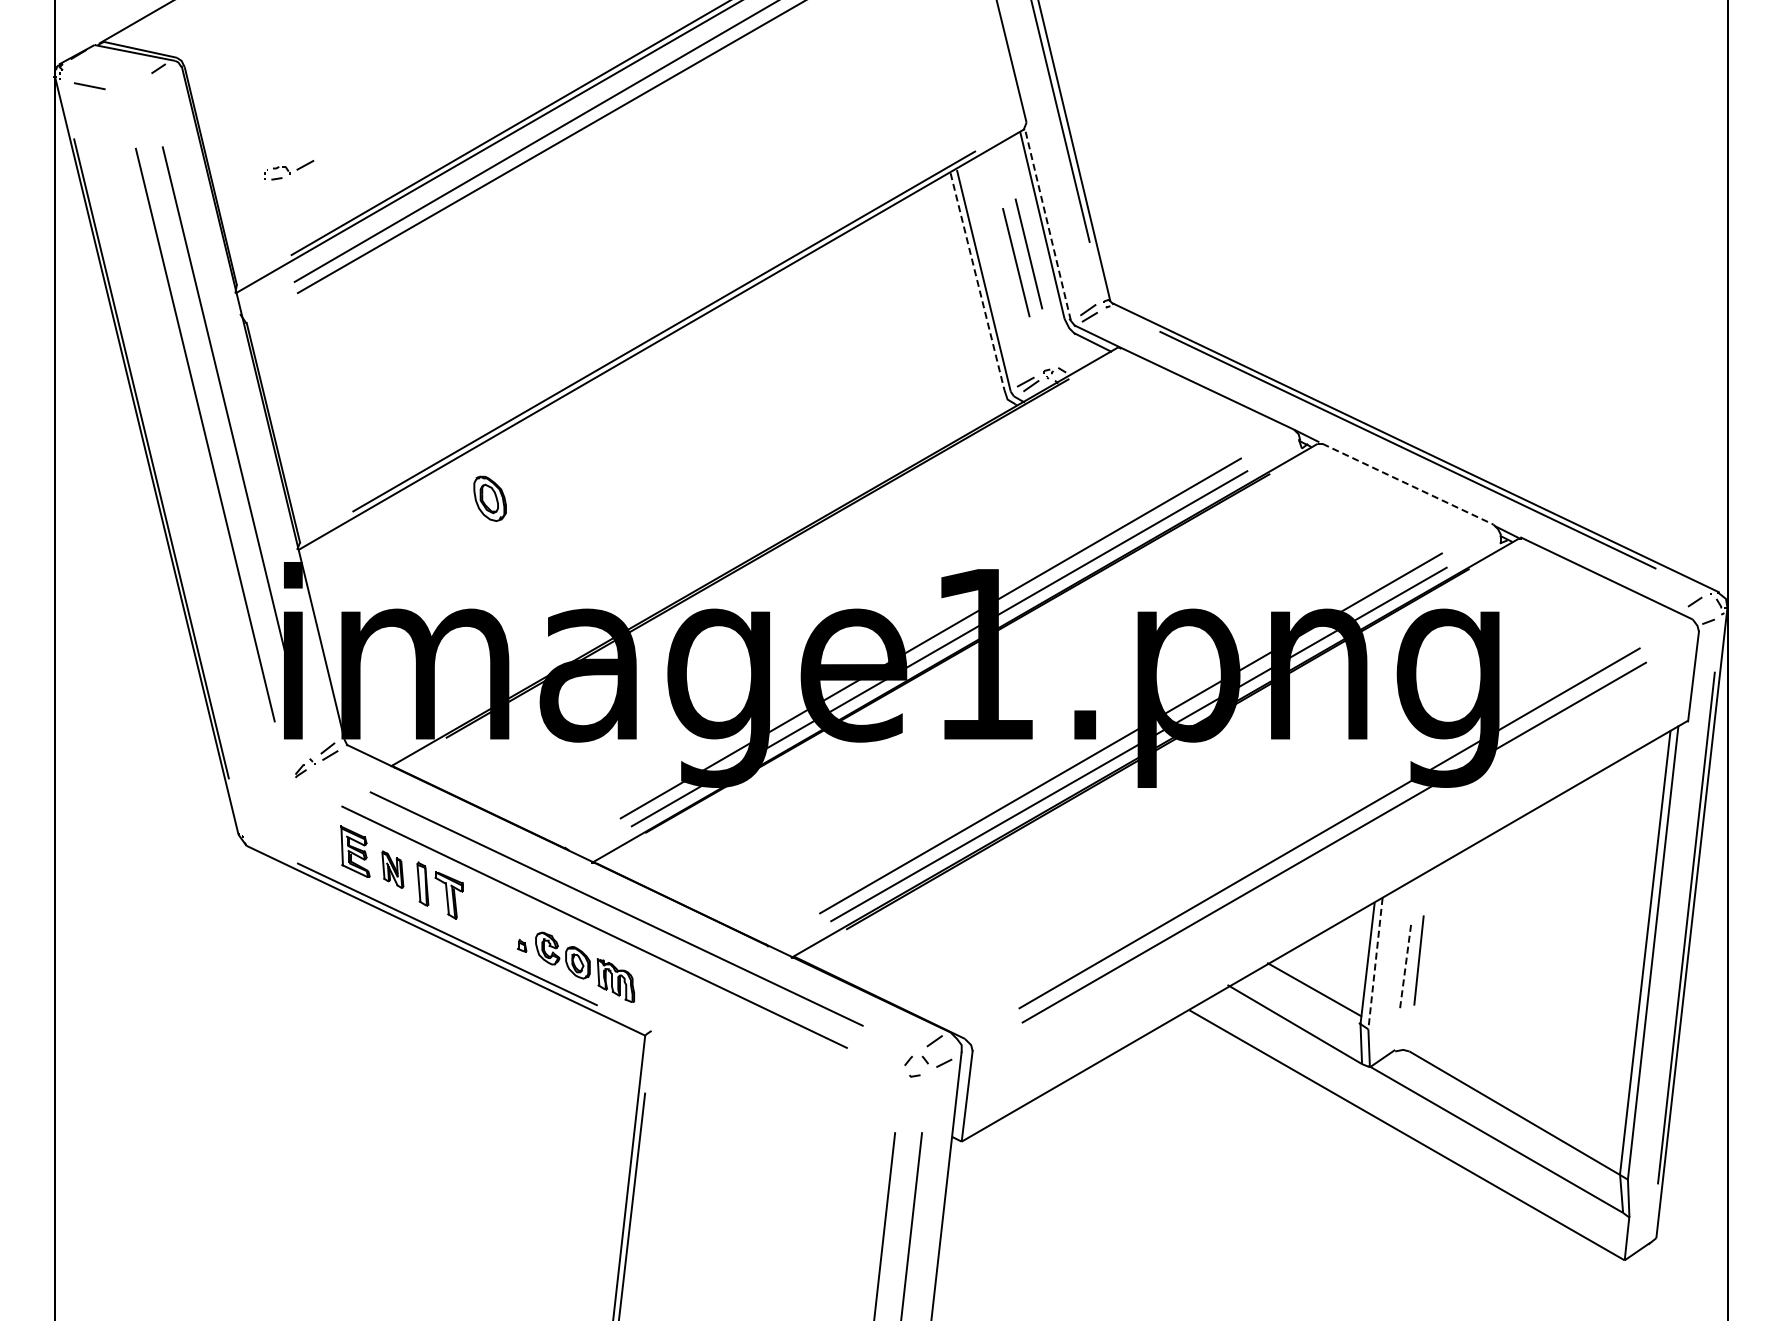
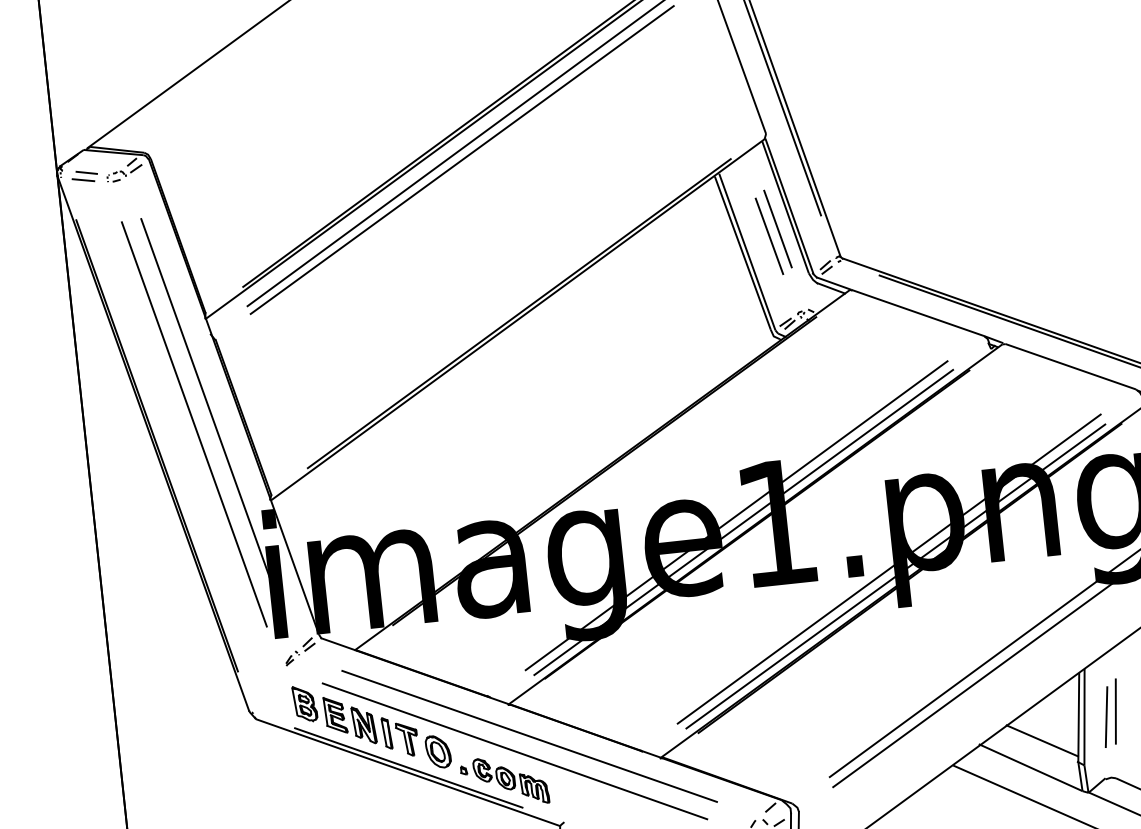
line: (95, 76) -> (86, 172), added
part: (289, 170) -> (125, 173), moved
line: (1047, 224) -> (789, 206), dashed -> solid
line: (977, 281) -> (742, 253), dashed -> solid
line: (1408, 484) -> (1071, 366), dashed -> solid
part: (489, 498) -> (437, 751), moved
part: (315, 831) -> (305, 703), added
part: (392, 869) -> (363, 725), size x1.43
line: (1375, 964) -> (1084, 717), dashed -> solid
line: (1405, 967) -> (1106, 717), dashed -> solid

